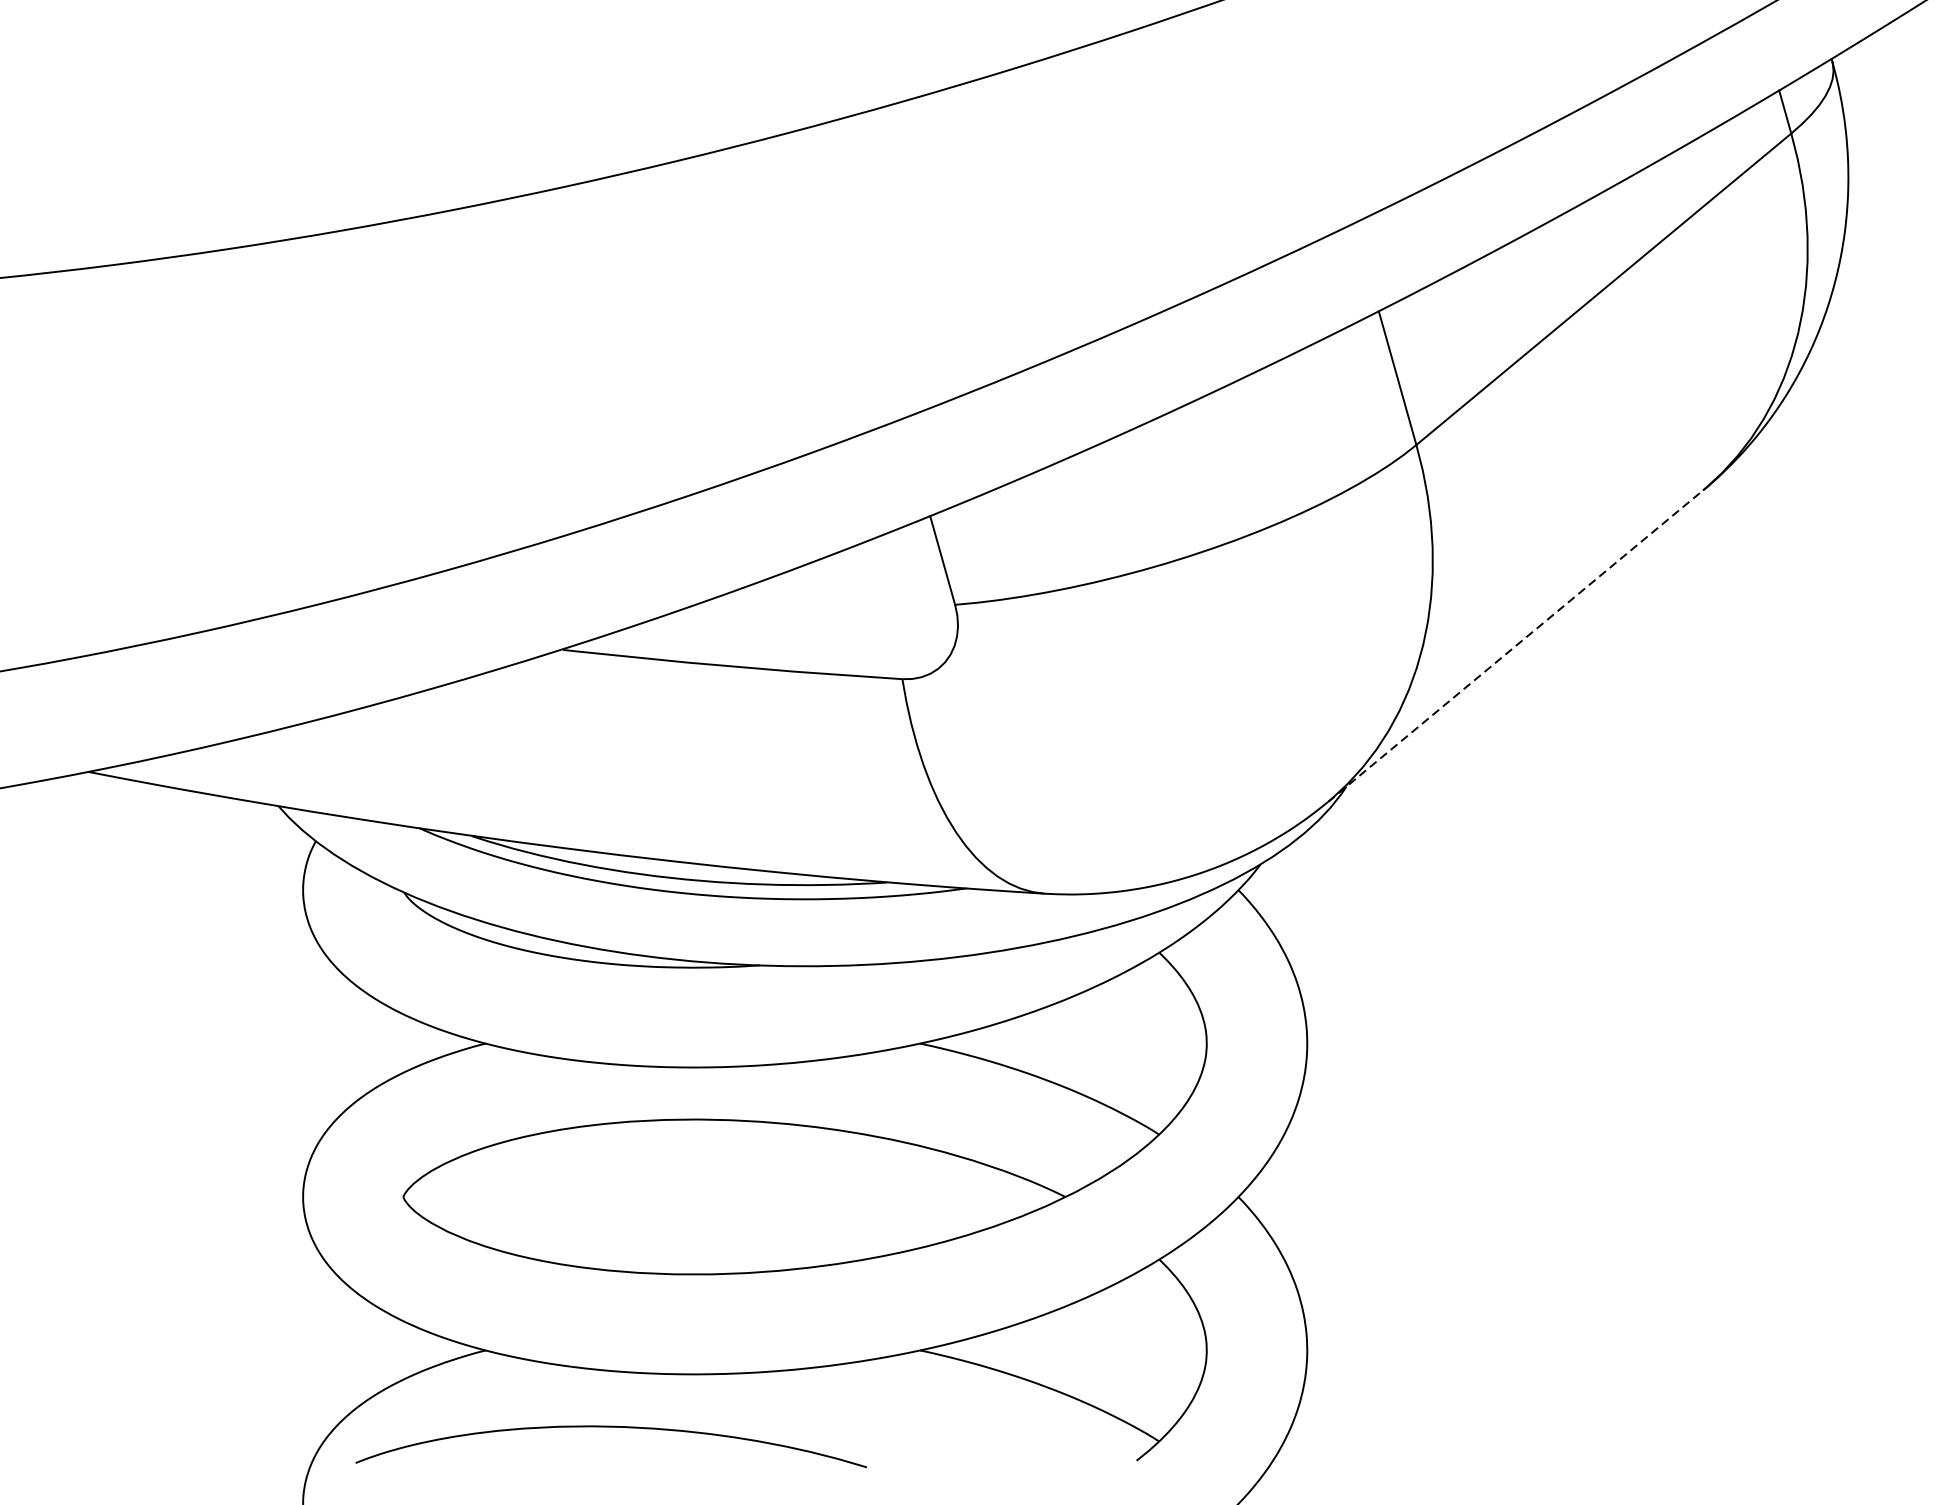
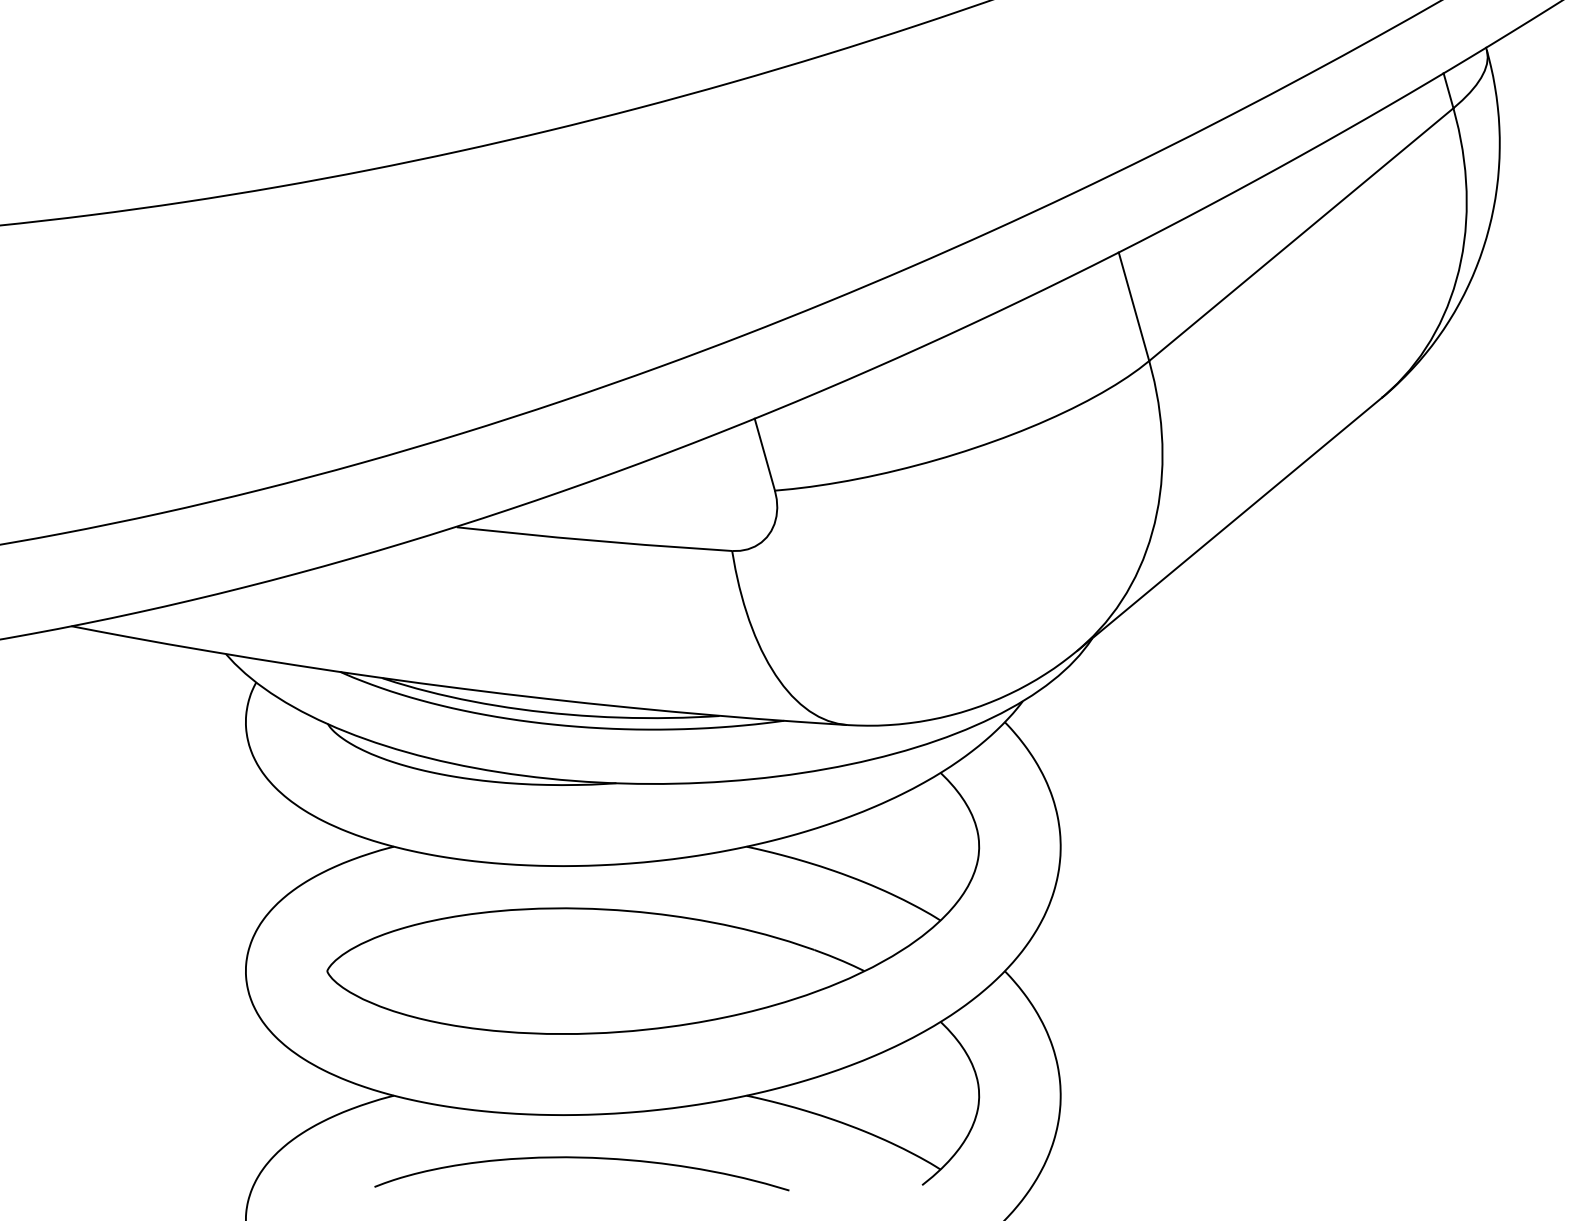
line: (1515, 646) -> (1229, 524), dashed -> solid
curve: (610, 1427) -> (581, 1158), moved

